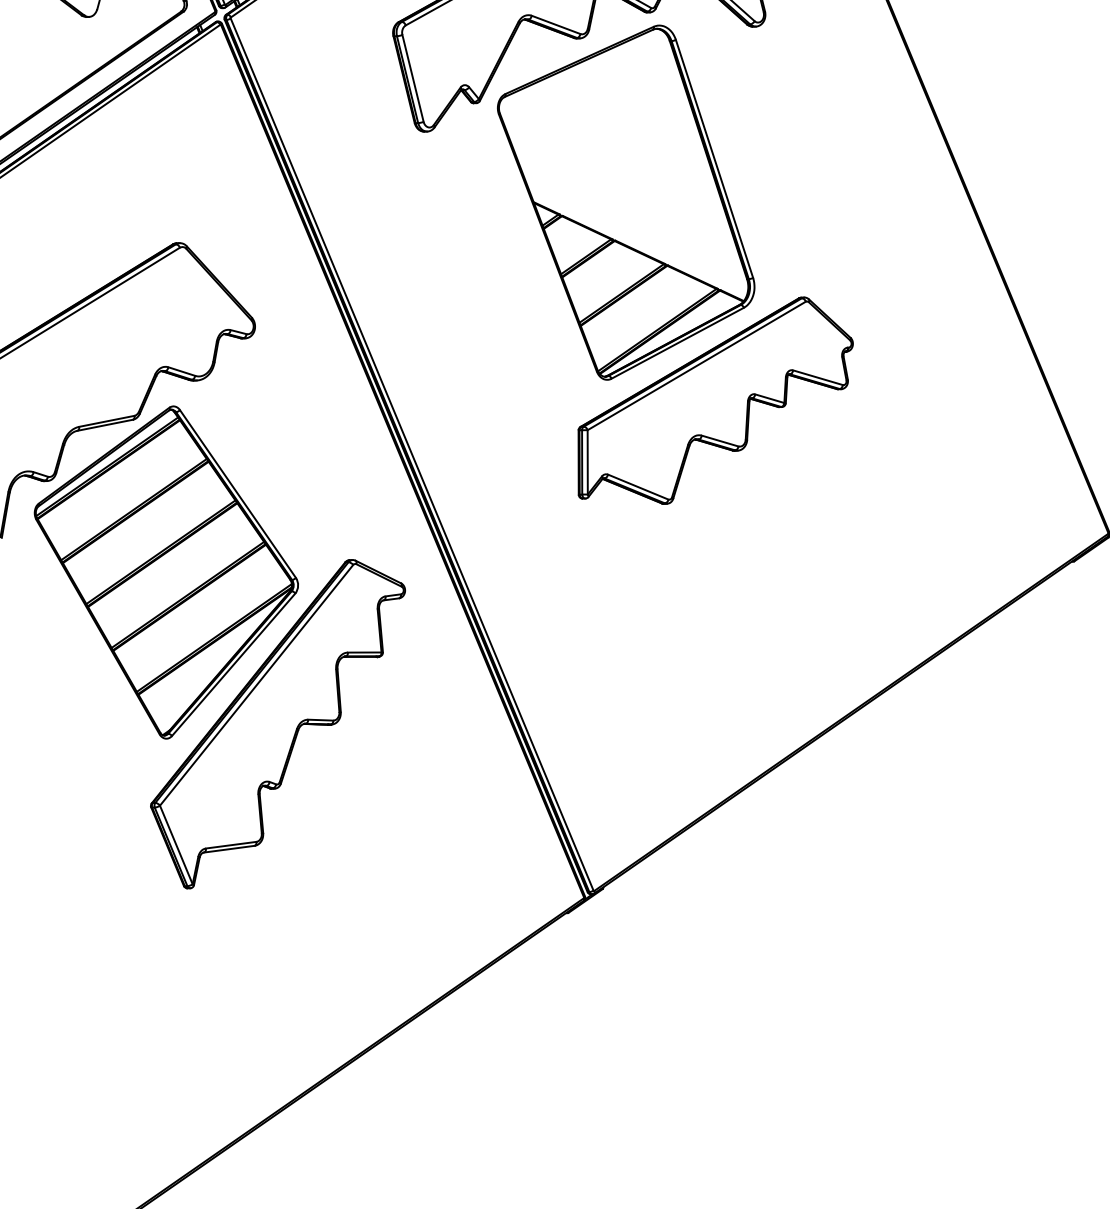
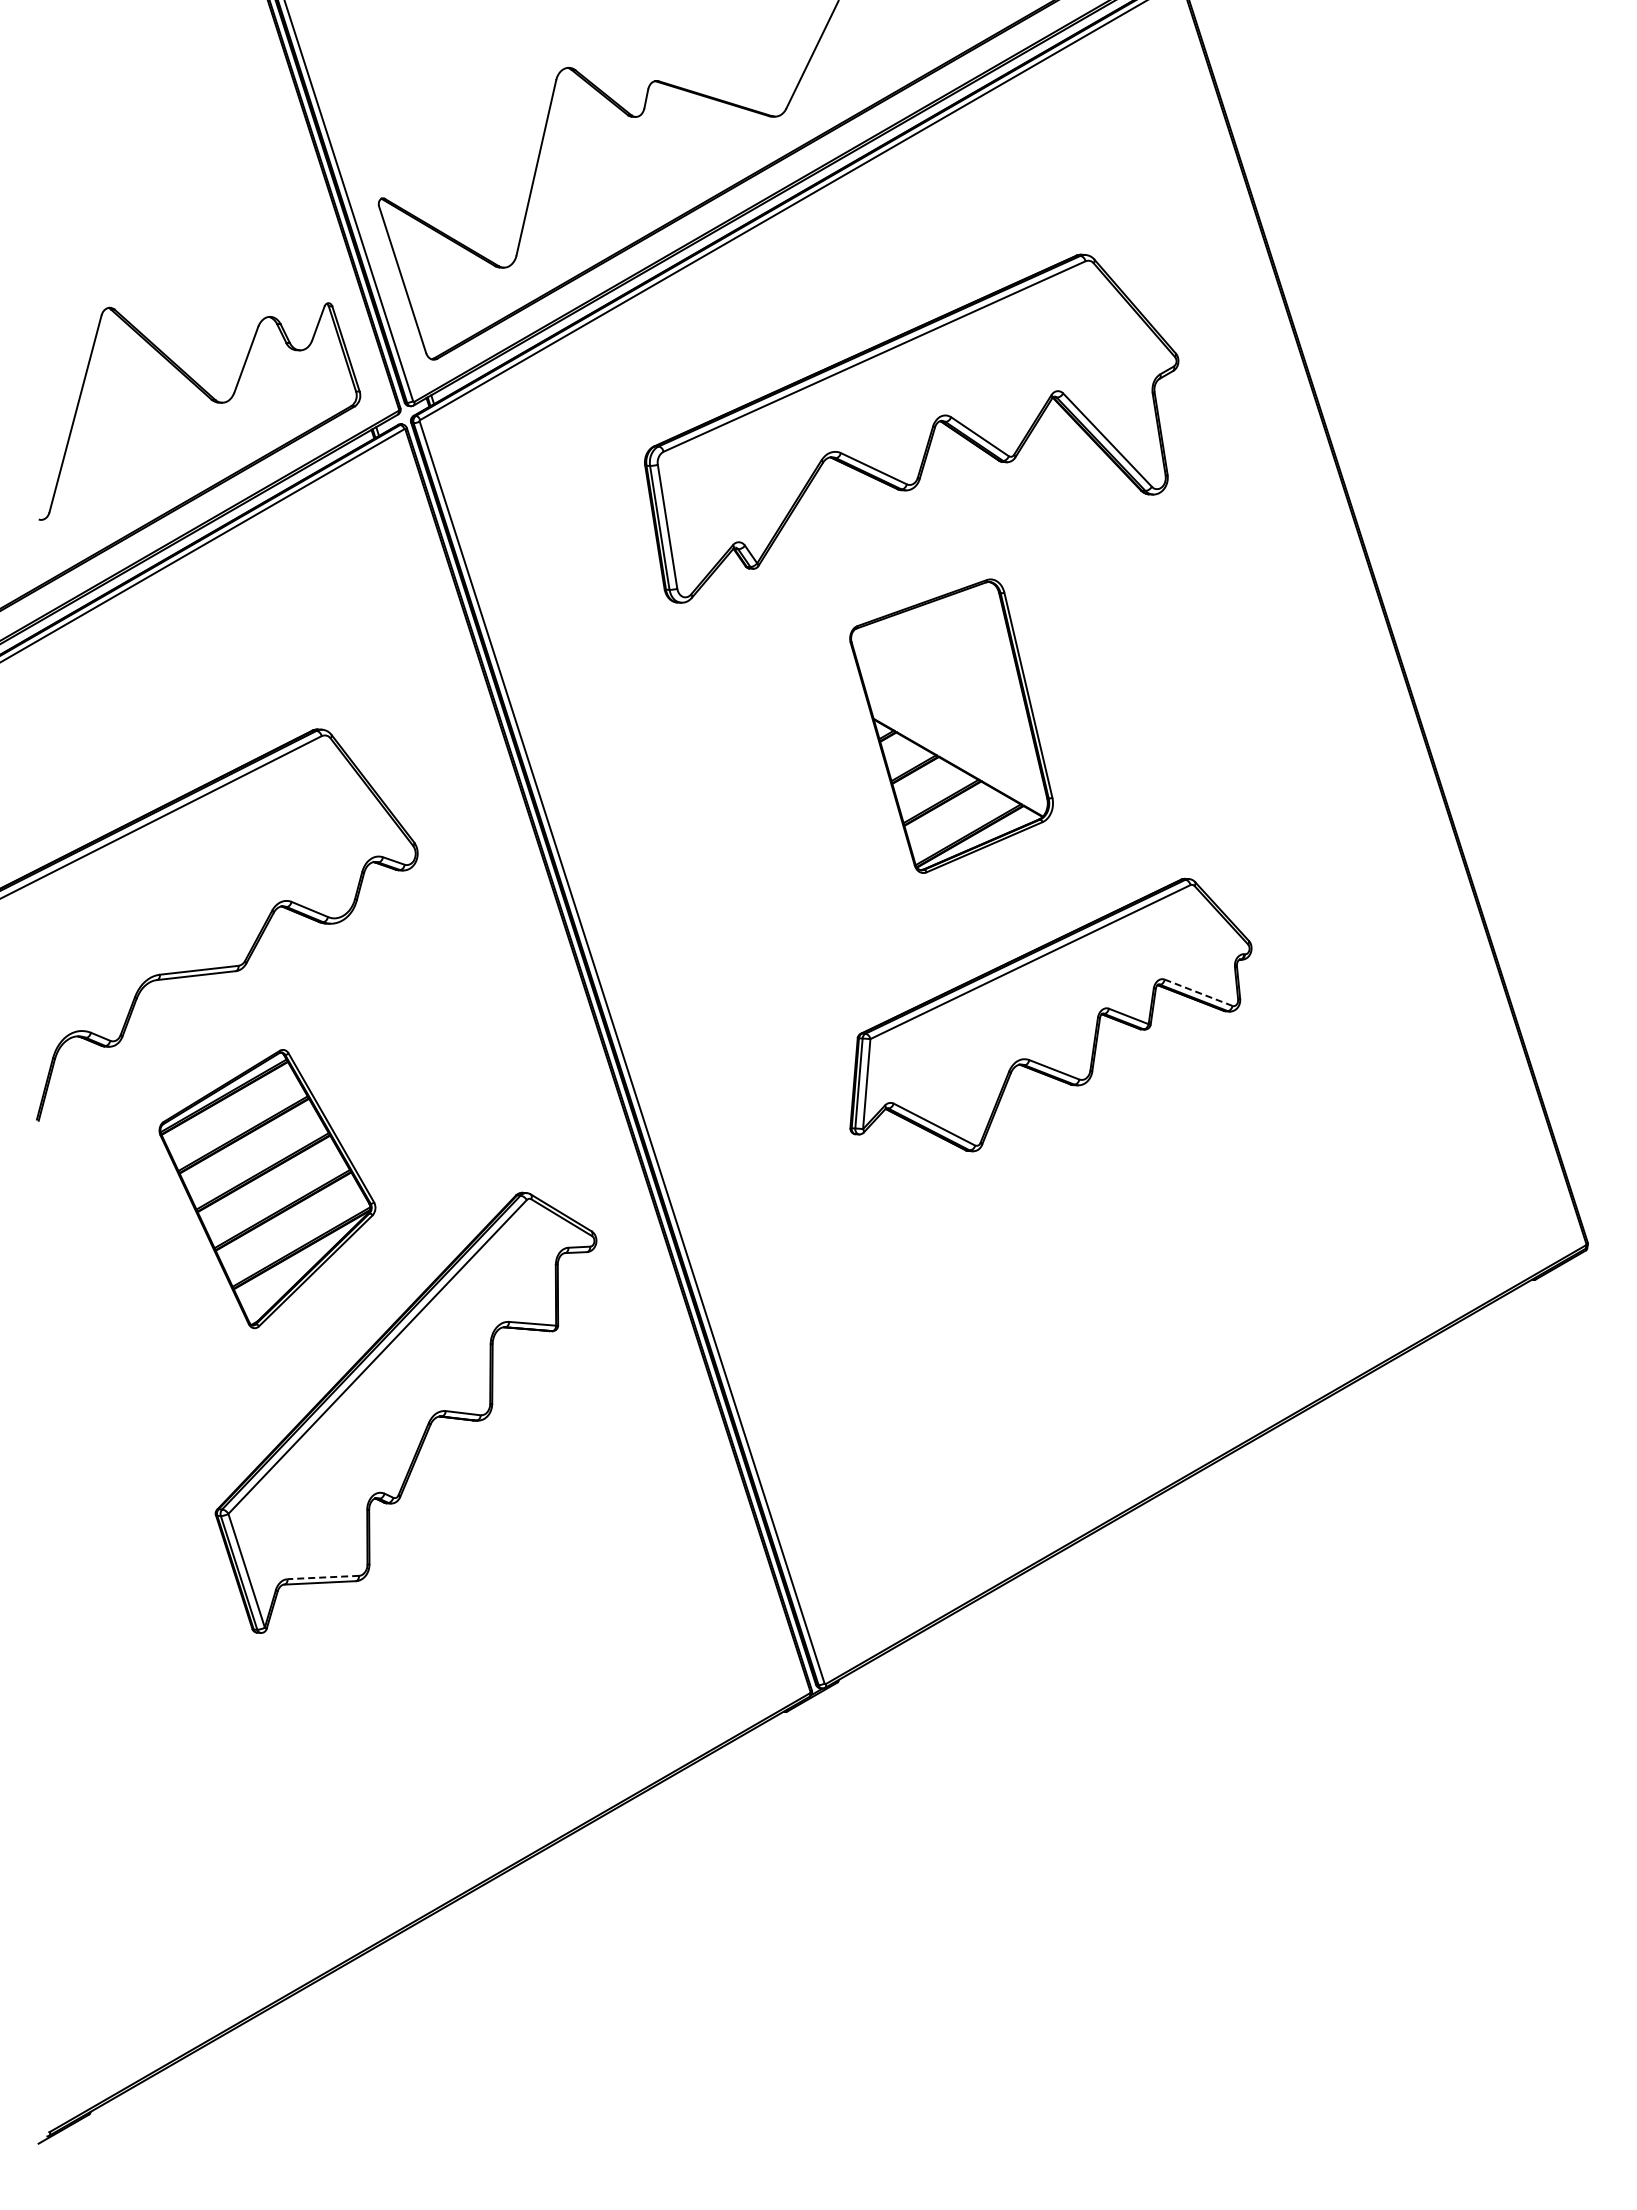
part: (626, 202) -> (951, 725), size x0.6
line: (817, 377) -> (1198, 992), solid -> dashed
part: (168, 572) -> (267, 1188), size x0.6
line: (231, 845) -> (323, 1577), solid -> dashed

